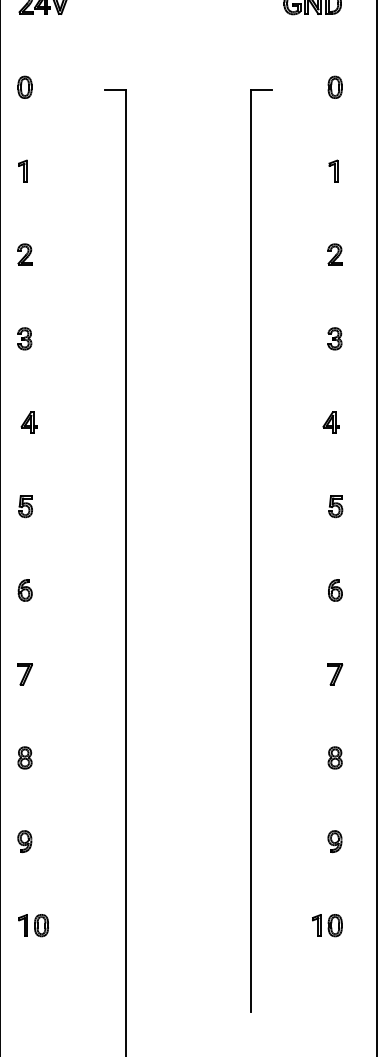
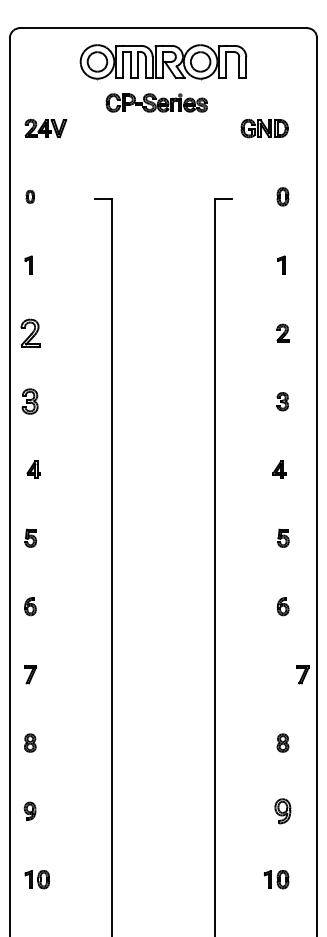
part: (25, 86) -> (30, 196), size x0.7
part: (24, 253) -> (29, 332), size x1.6
part: (24, 338) -> (29, 401), size x1.4
part: (334, 673) -> (302, 674), moved
part: (334, 840) -> (282, 810), size x1.4

